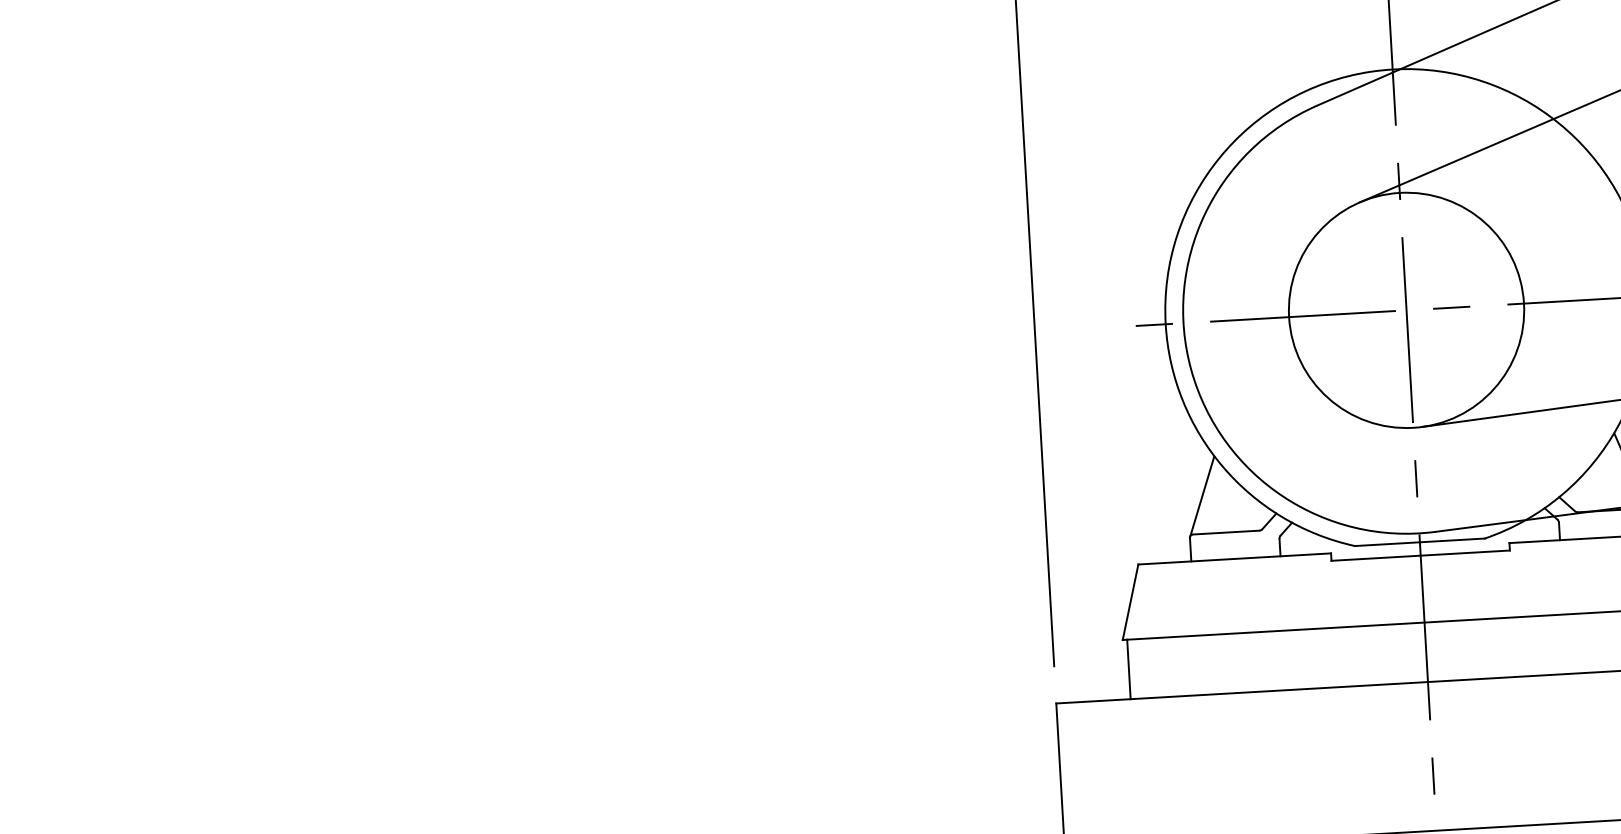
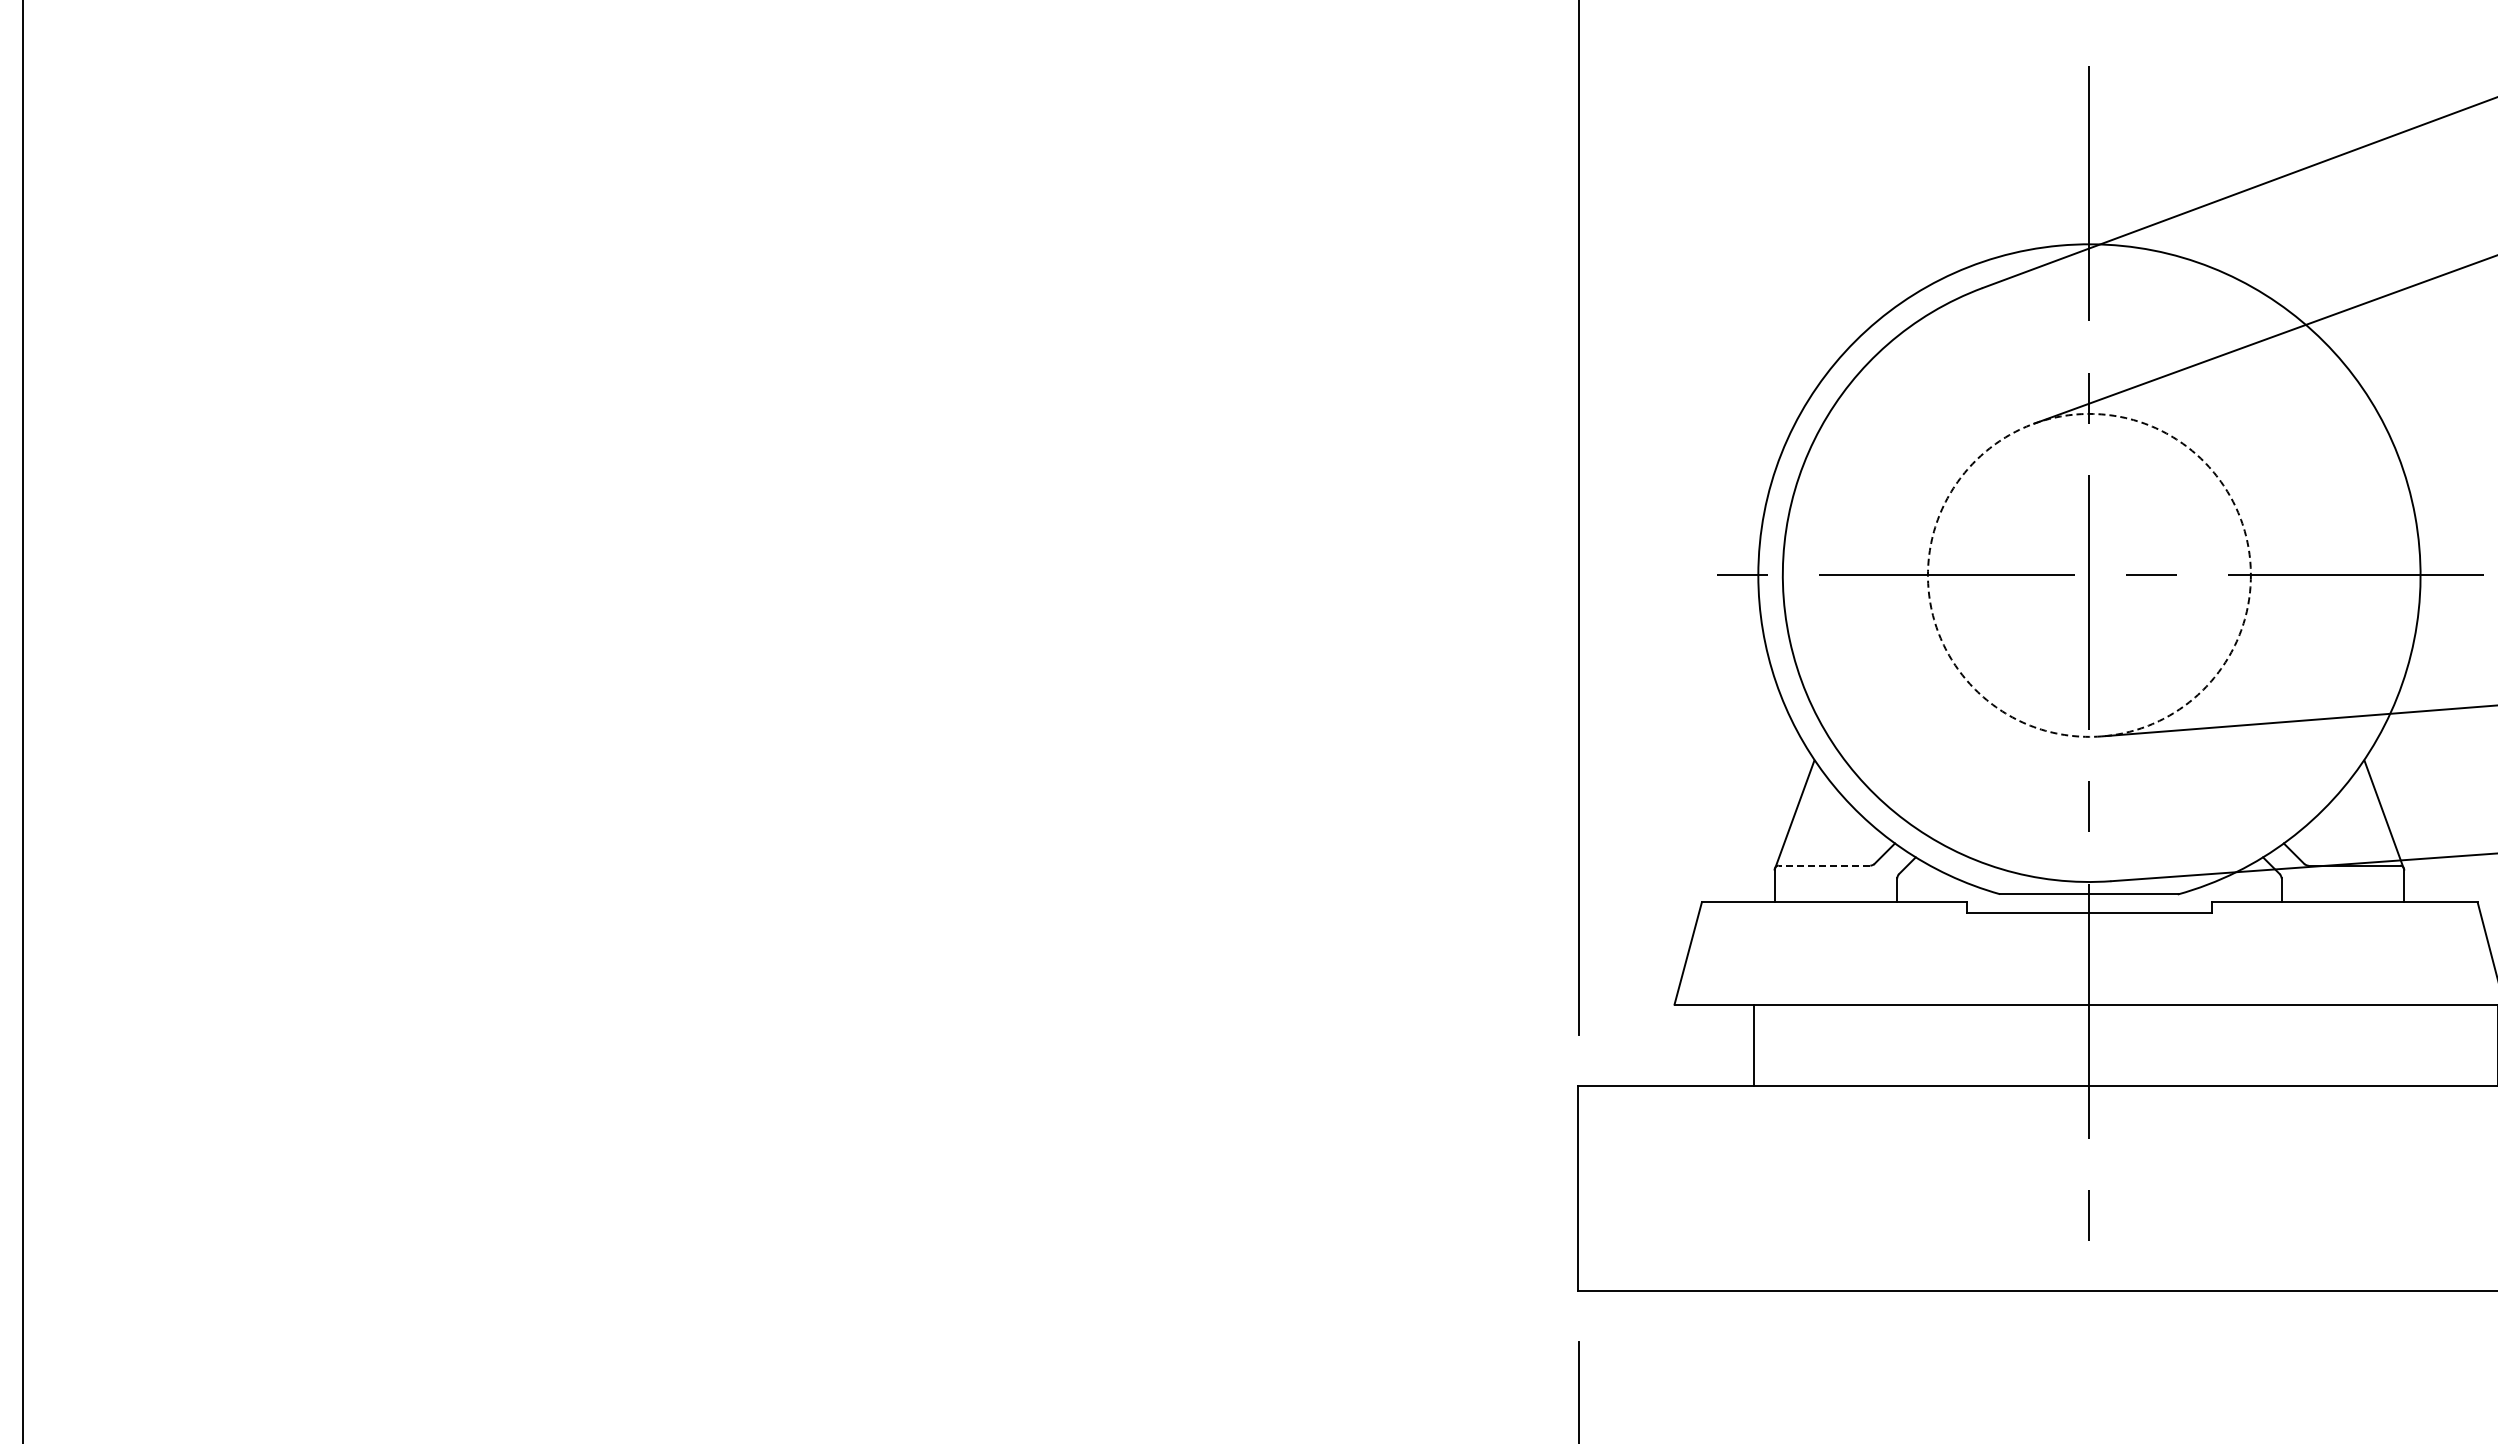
circle: (1405, 309) -> (2088, 574), solid -> dashed
line: (1226, 532) -> (1824, 865), solid -> dashed
line: (1128, 669) -> (1753, 1045), moved

